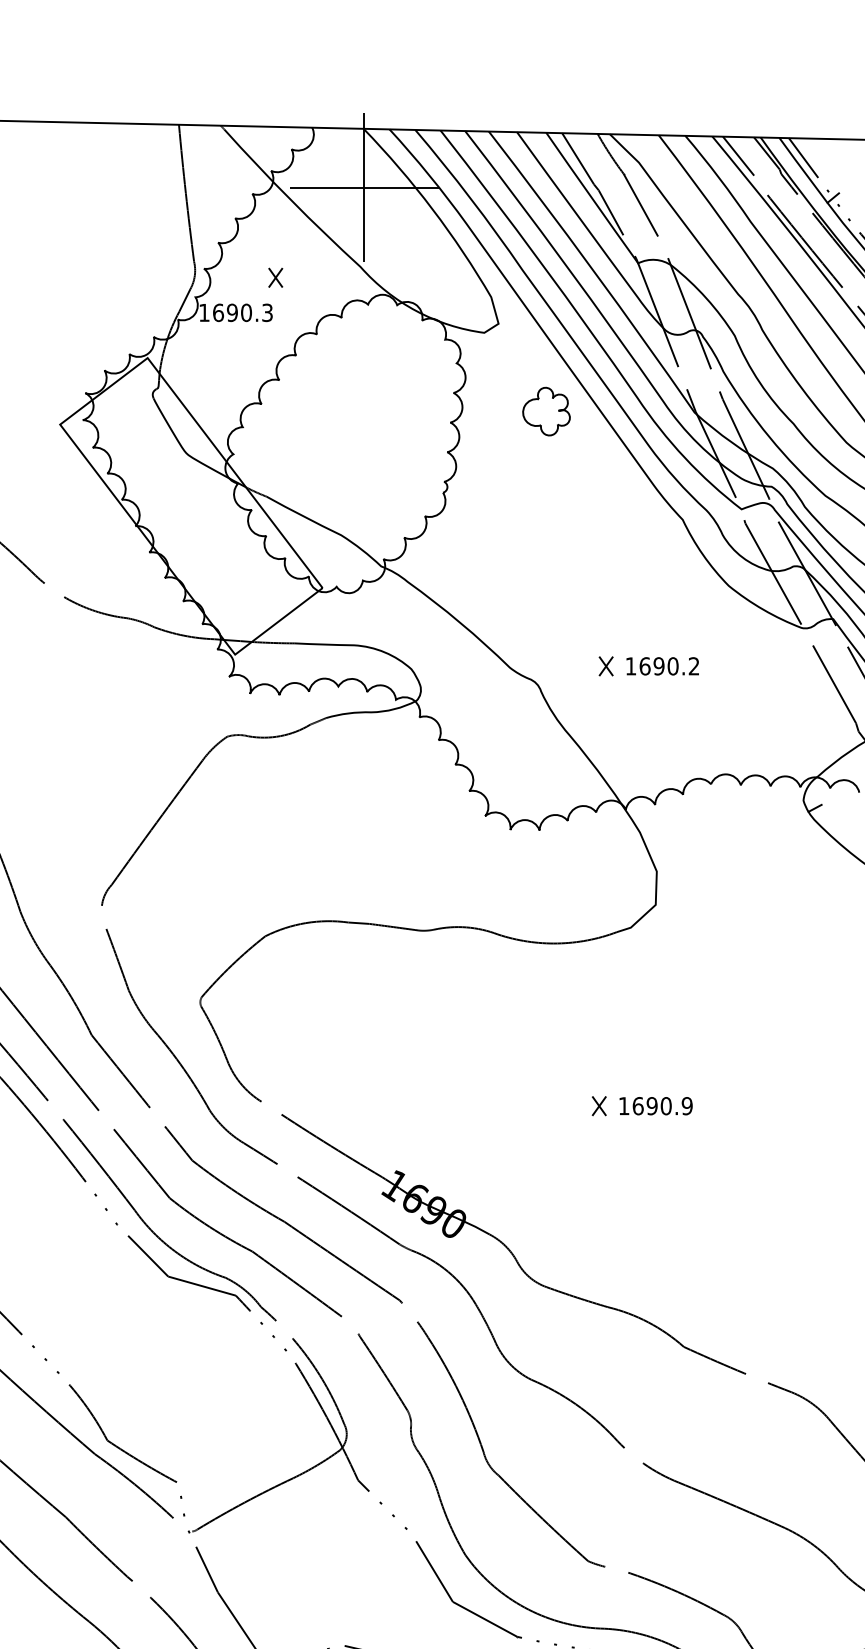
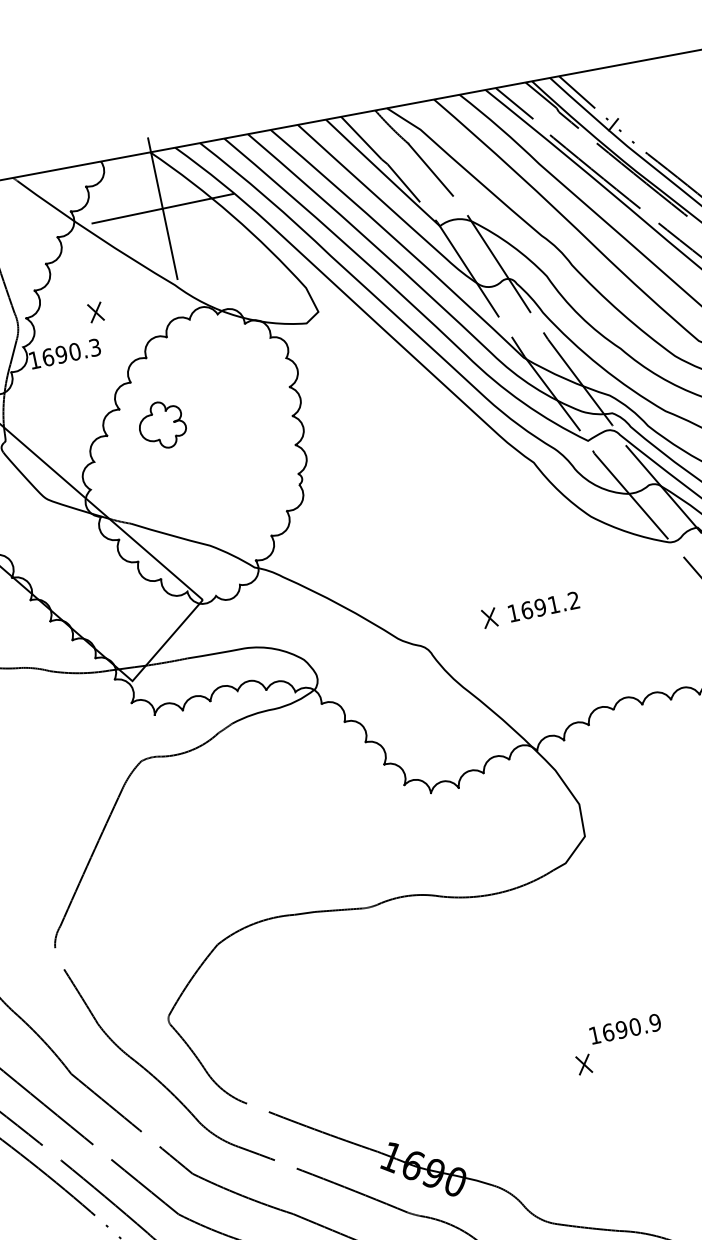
part: (546, 411) -> (162, 425), moved
text: (672, 666) -> (553, 605), 1690.2 -> 1691.2
part: (598, 1106) -> (583, 1065), moved

